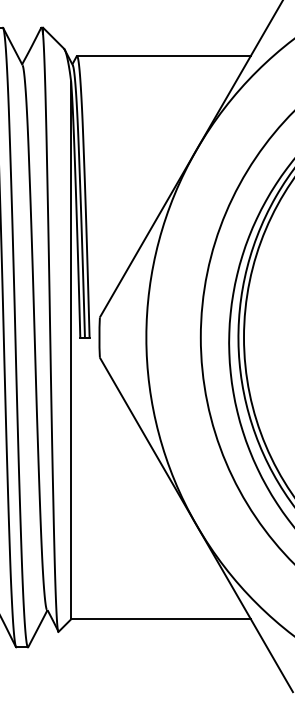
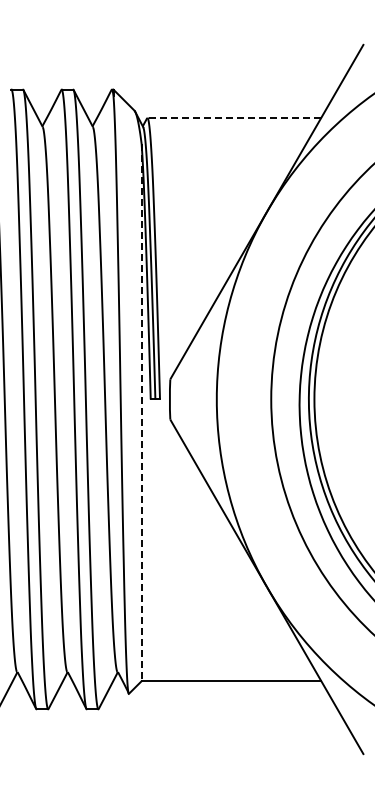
line: (164, 55) -> (234, 117), solid -> dashed
line: (71, 351) -> (141, 413), solid -> dashed

